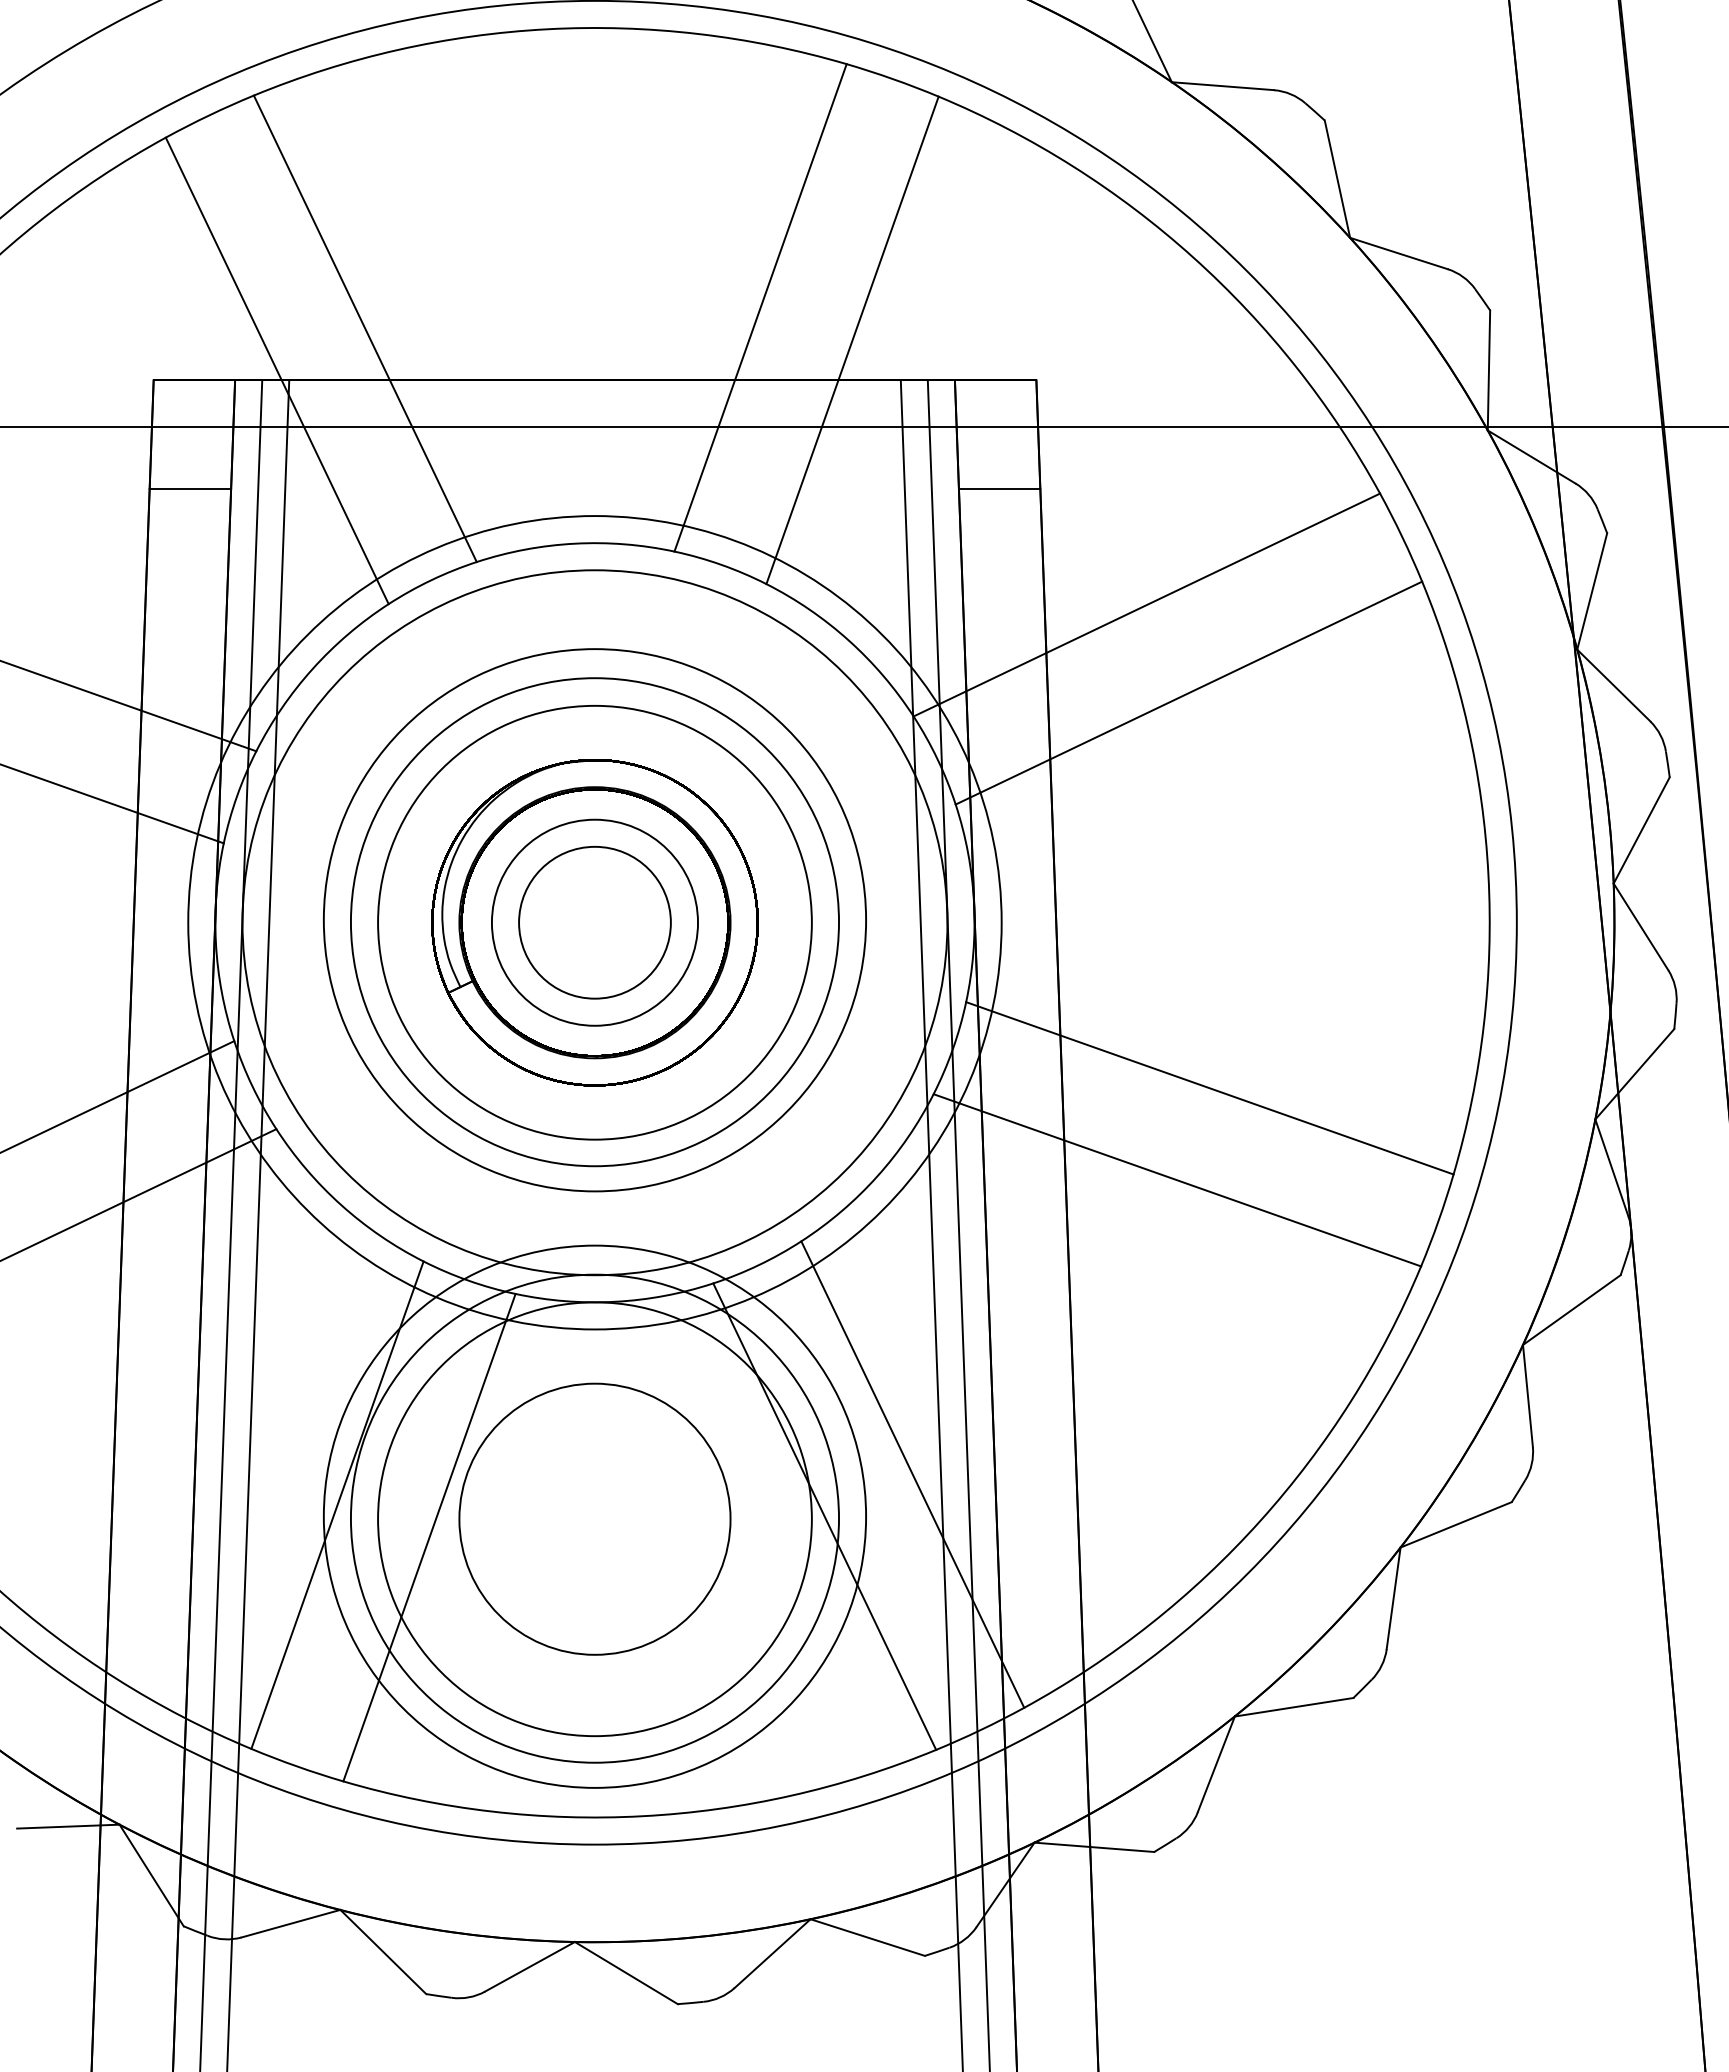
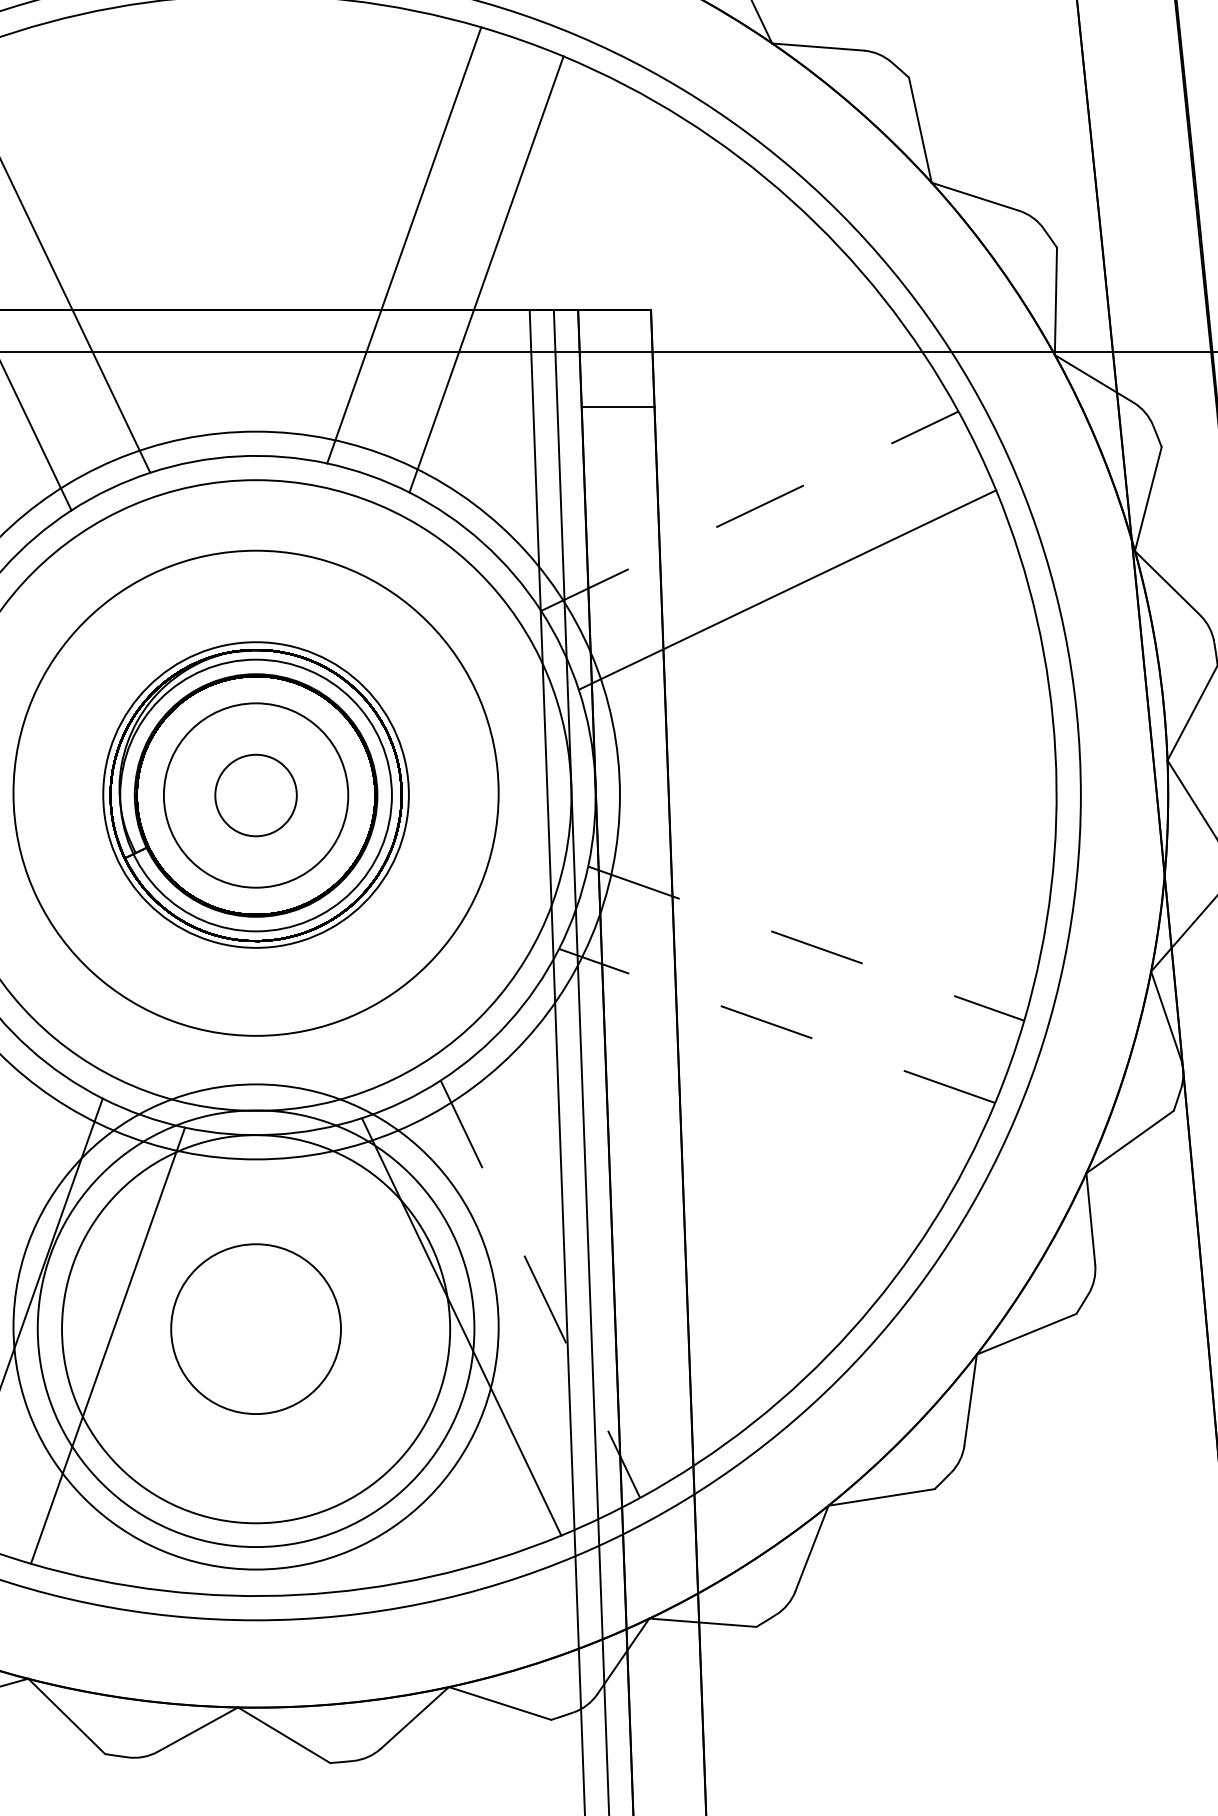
line: (1147, 604) -> (750, 510), solid -> dashed
circle: (594, 922) -> (255, 795), size x0.6
circle: (594, 922) -> (255, 795), size x0.7
circle: (594, 922) -> (255, 795), size x0.7
line: (1210, 1088) -> (806, 943), solid -> dashed
line: (1177, 1180) -> (777, 1026), solid -> dashed
line: (913, 1475) -> (541, 1290), solid -> dashed
circle: (594, 1518) -> (255, 1328), size x0.7

